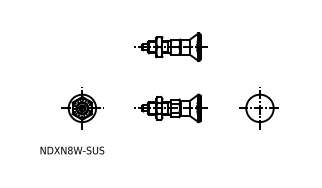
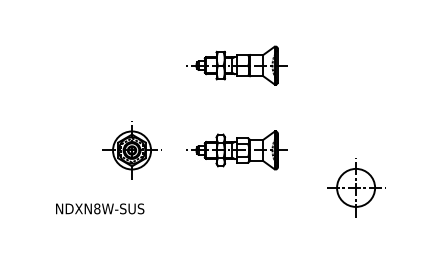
part: (82, 108) -> (132, 150), moved
part: (258, 108) -> (354, 188), moved

